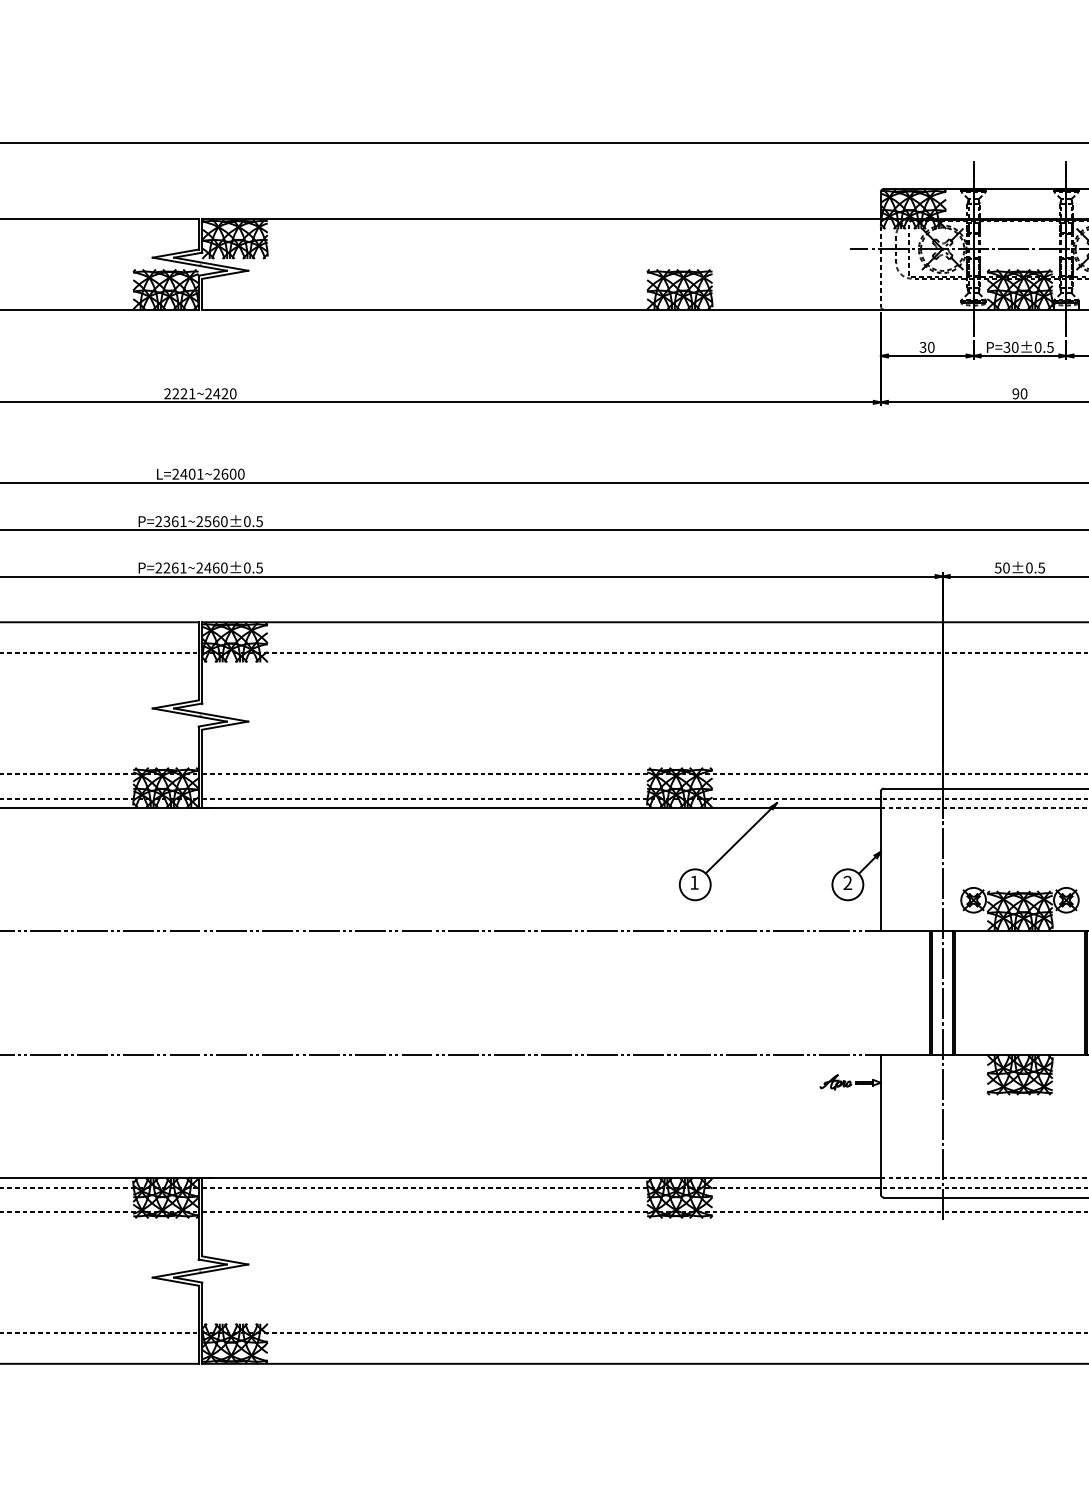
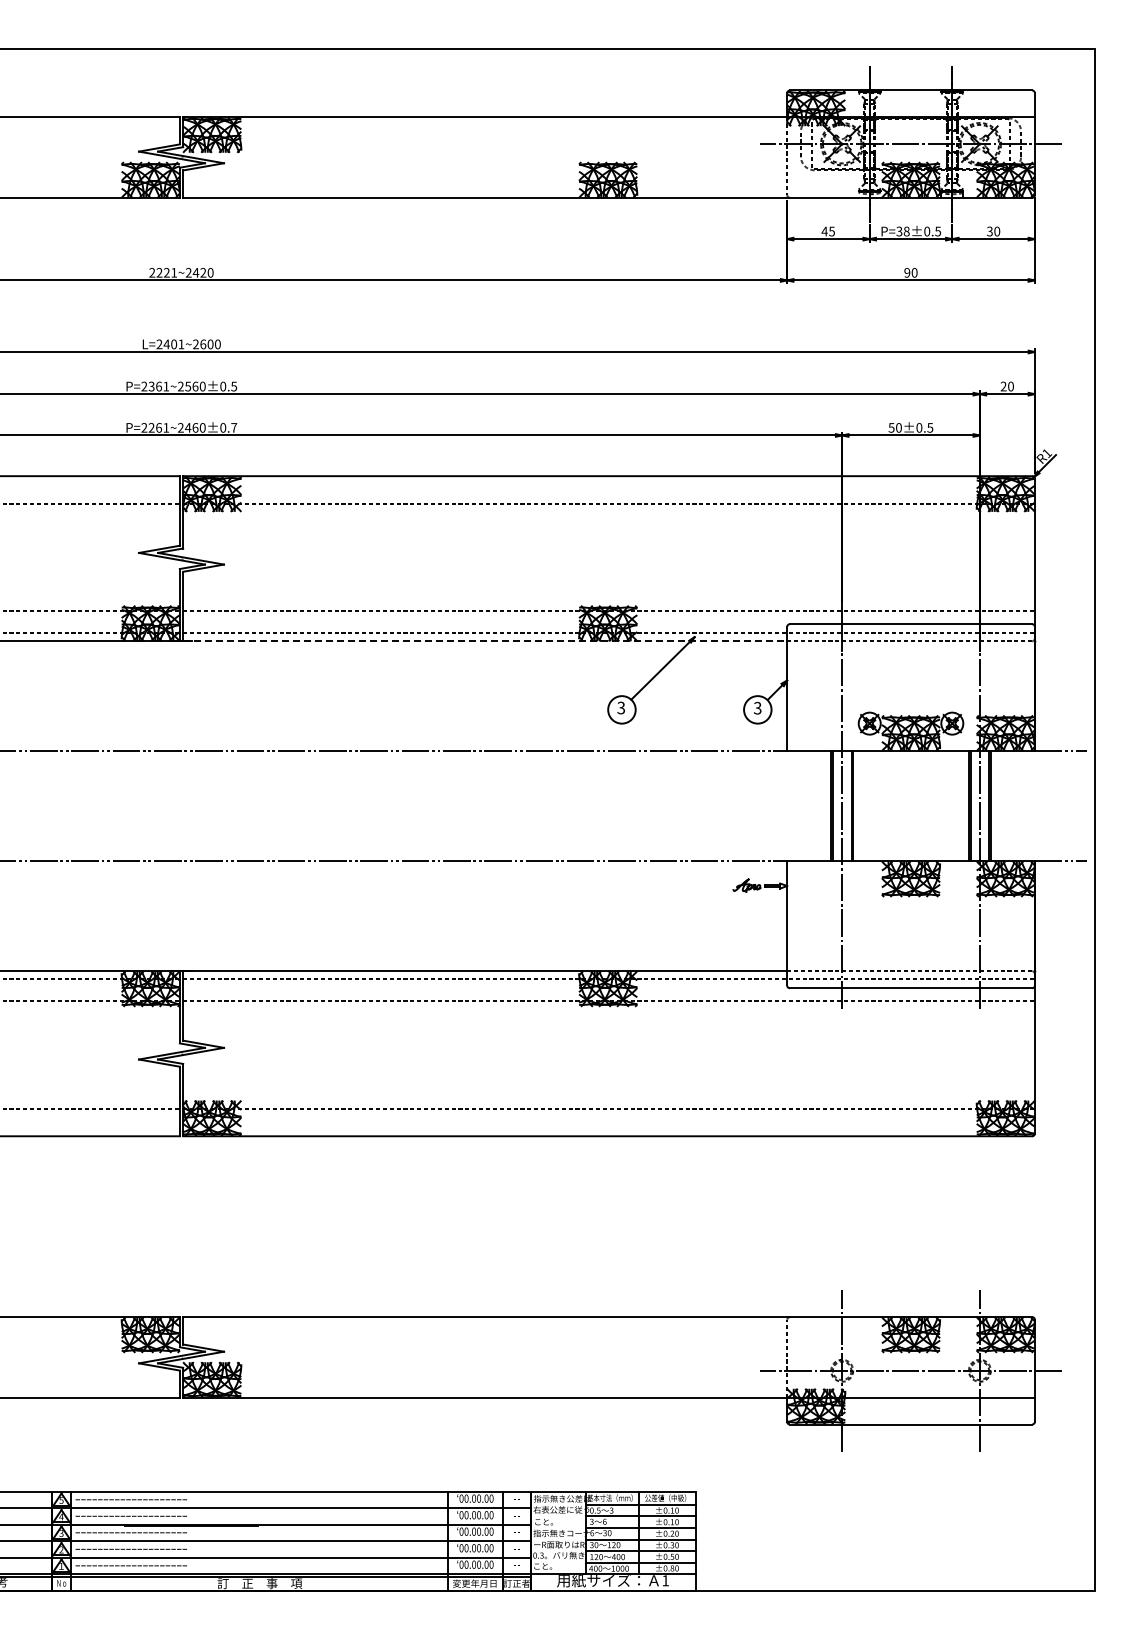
text: (927, 347) -> (828, 231), 30 -> 45
text: (1014, 347) -> (906, 231), P=30±0.5 -> P=38±0.5
text: (259, 567) -> (234, 427), P=2261~2460±0.5 -> P=2261~2460±0.7
line: (541, 807) -> (485, 641), solid -> dashed
text: (693, 882) -> (620, 707), 1 -> 3
text: (847, 883) -> (757, 708), 2 -> 3

